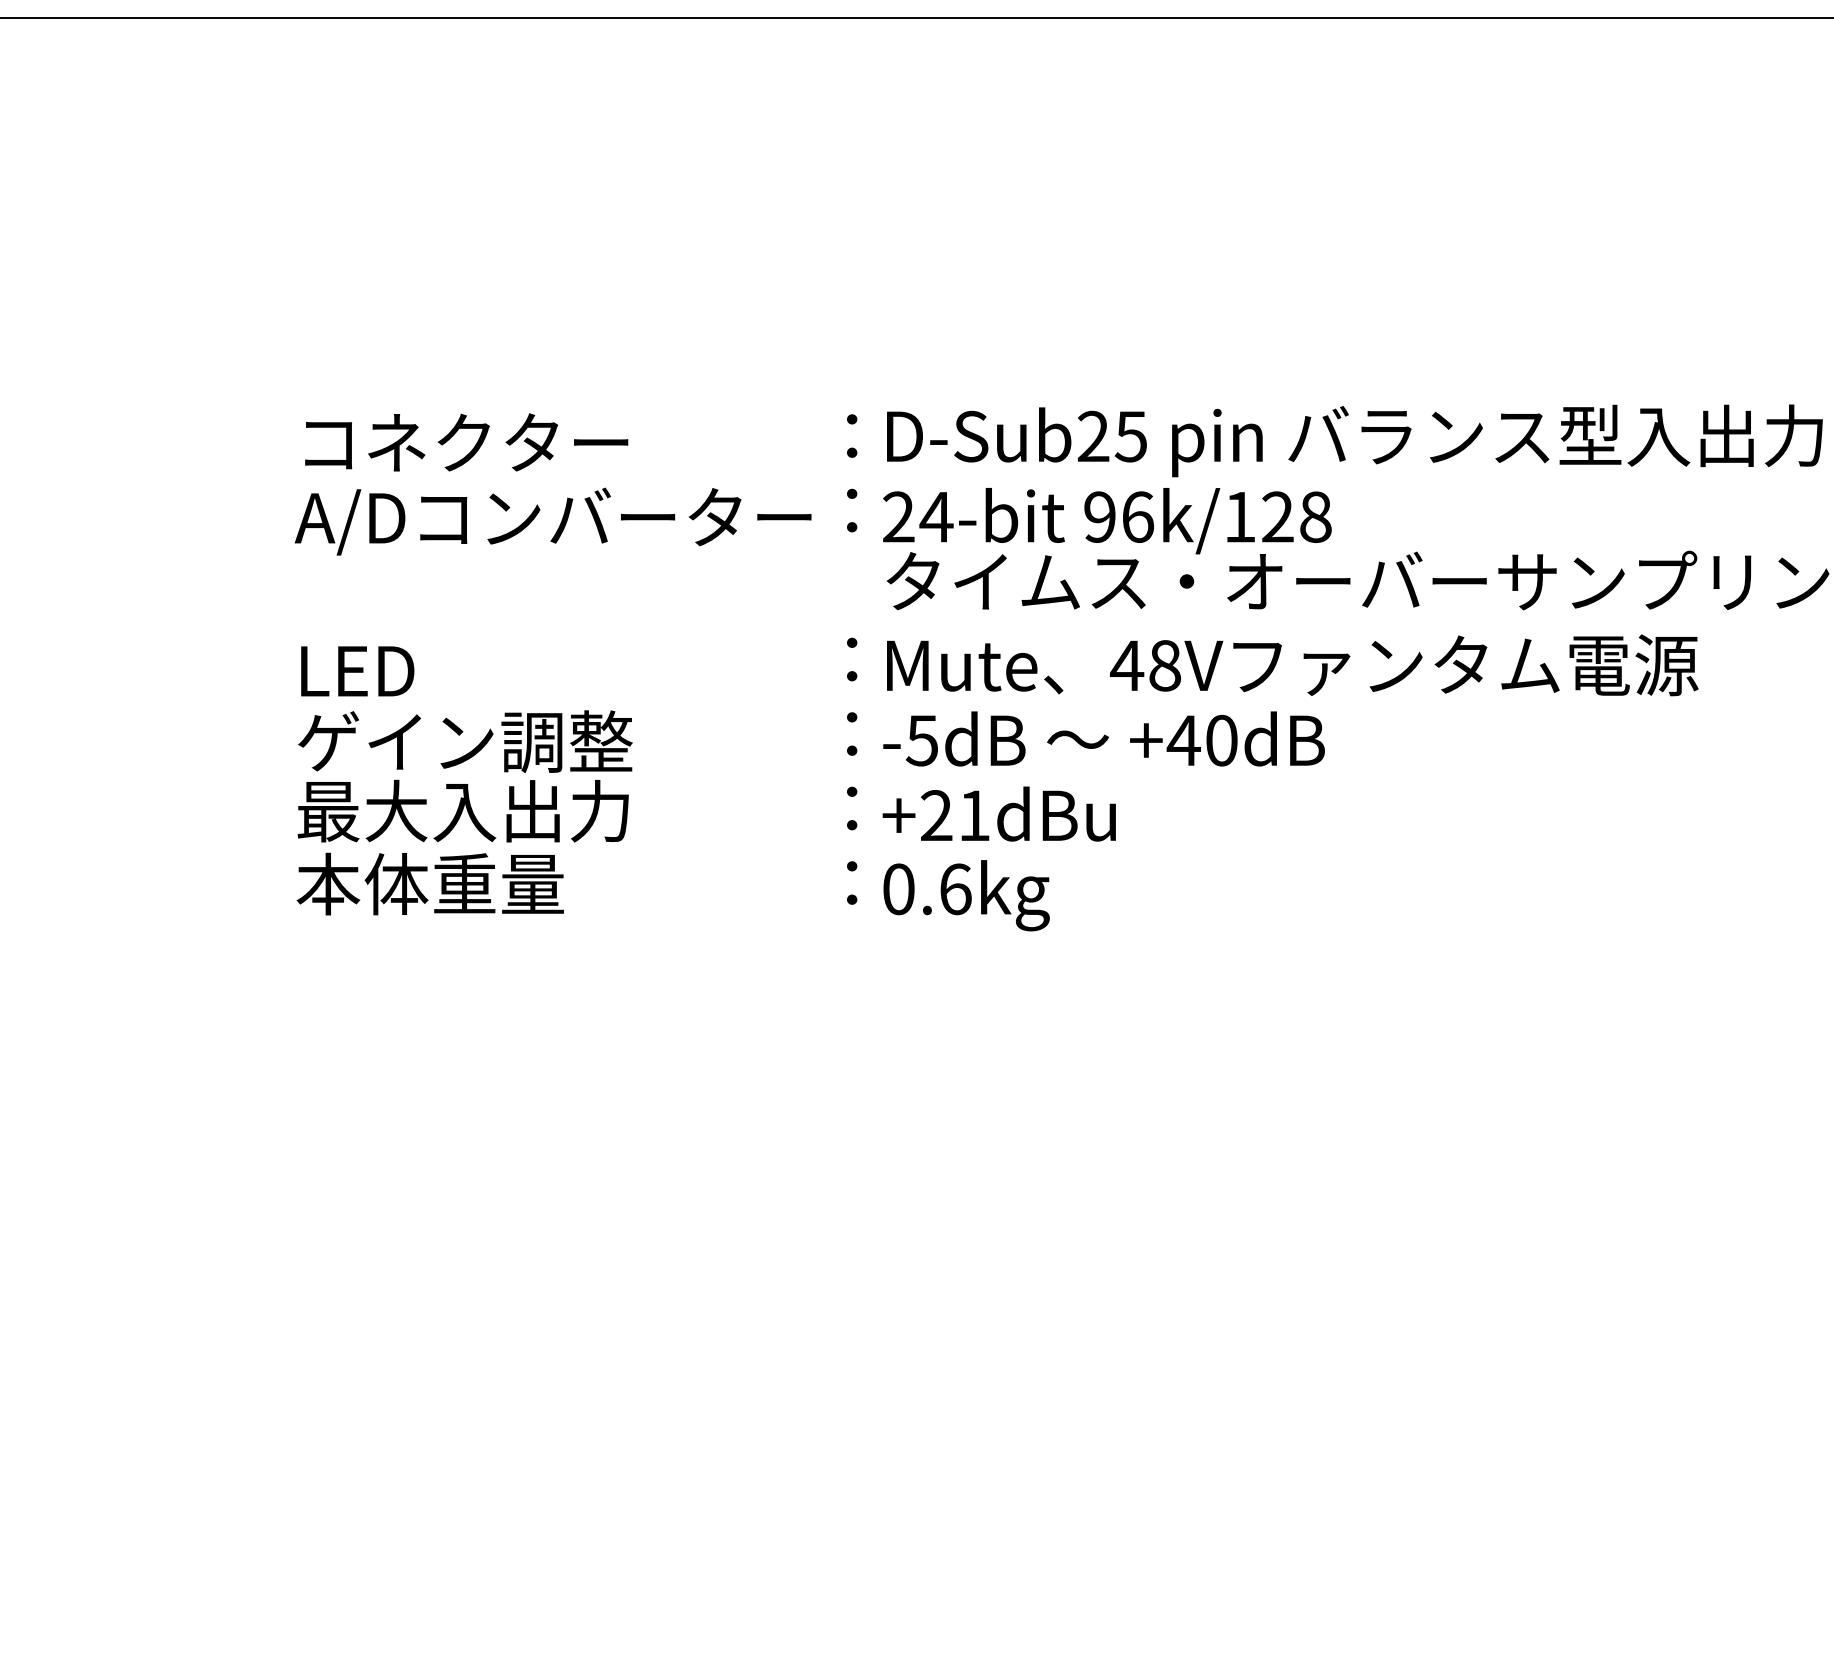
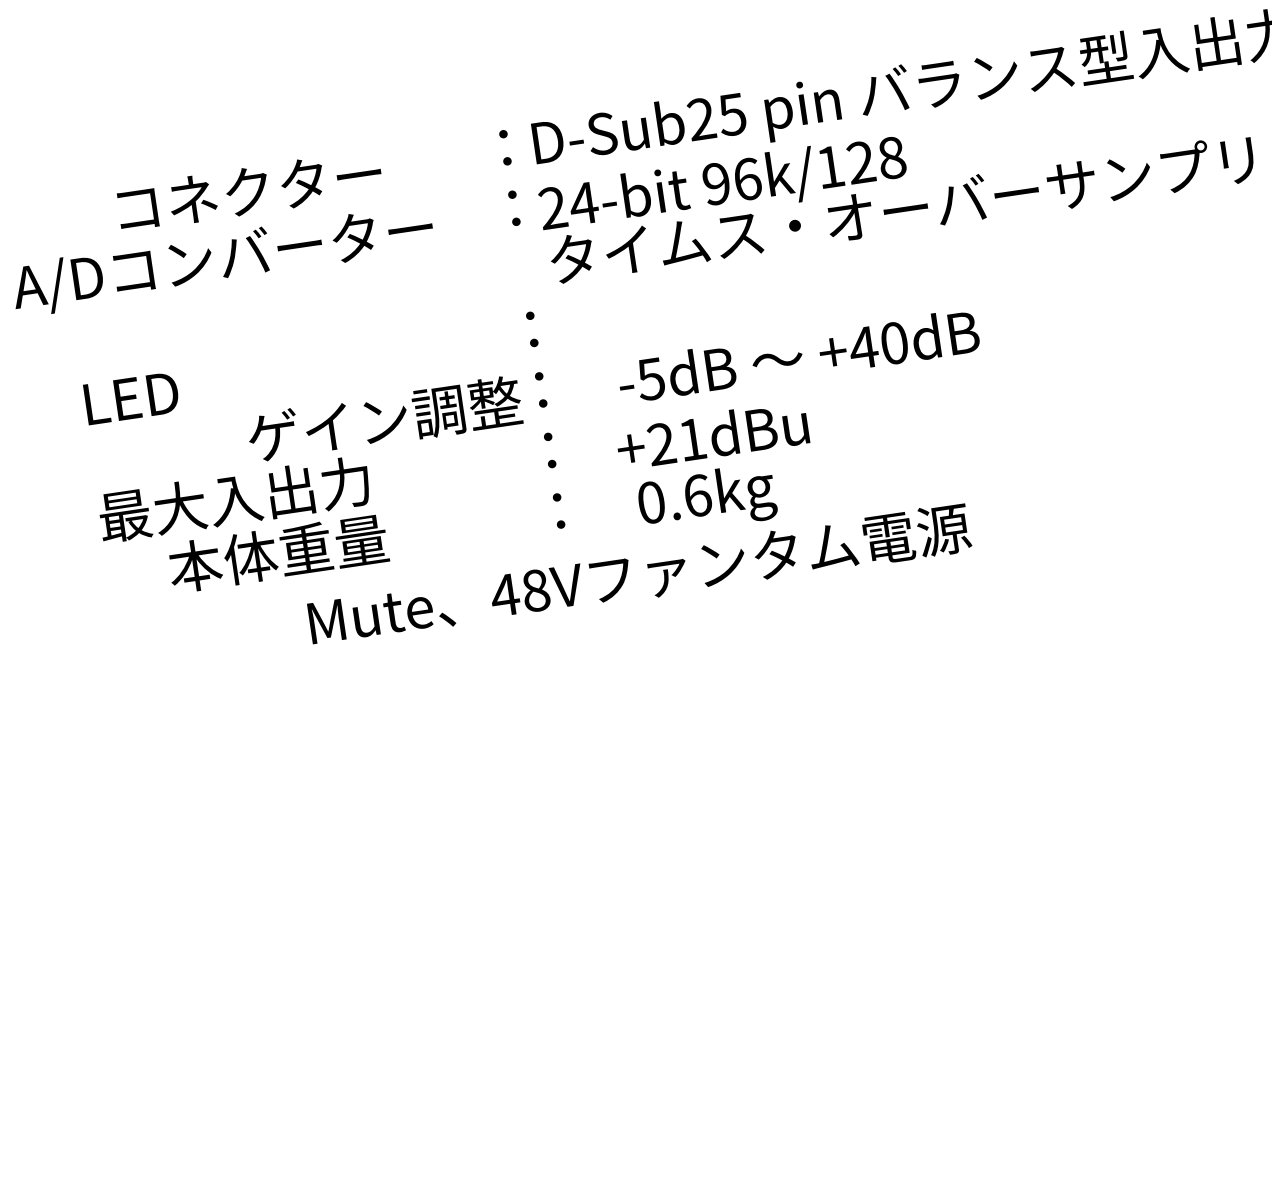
text: (466, 442) -> (249, 190), moved
text: (552, 521) -> (222, 260), moved
text: (1292, 665) -> (639, 575), moved
text: (1103, 738) -> (798, 355), moved
text: (465, 741) -> (384, 419), moved
text: (998, 813) -> (711, 434), moved
text: (429, 883) -> (277, 553), moved
text: (966, 895) -> (707, 499), moved

